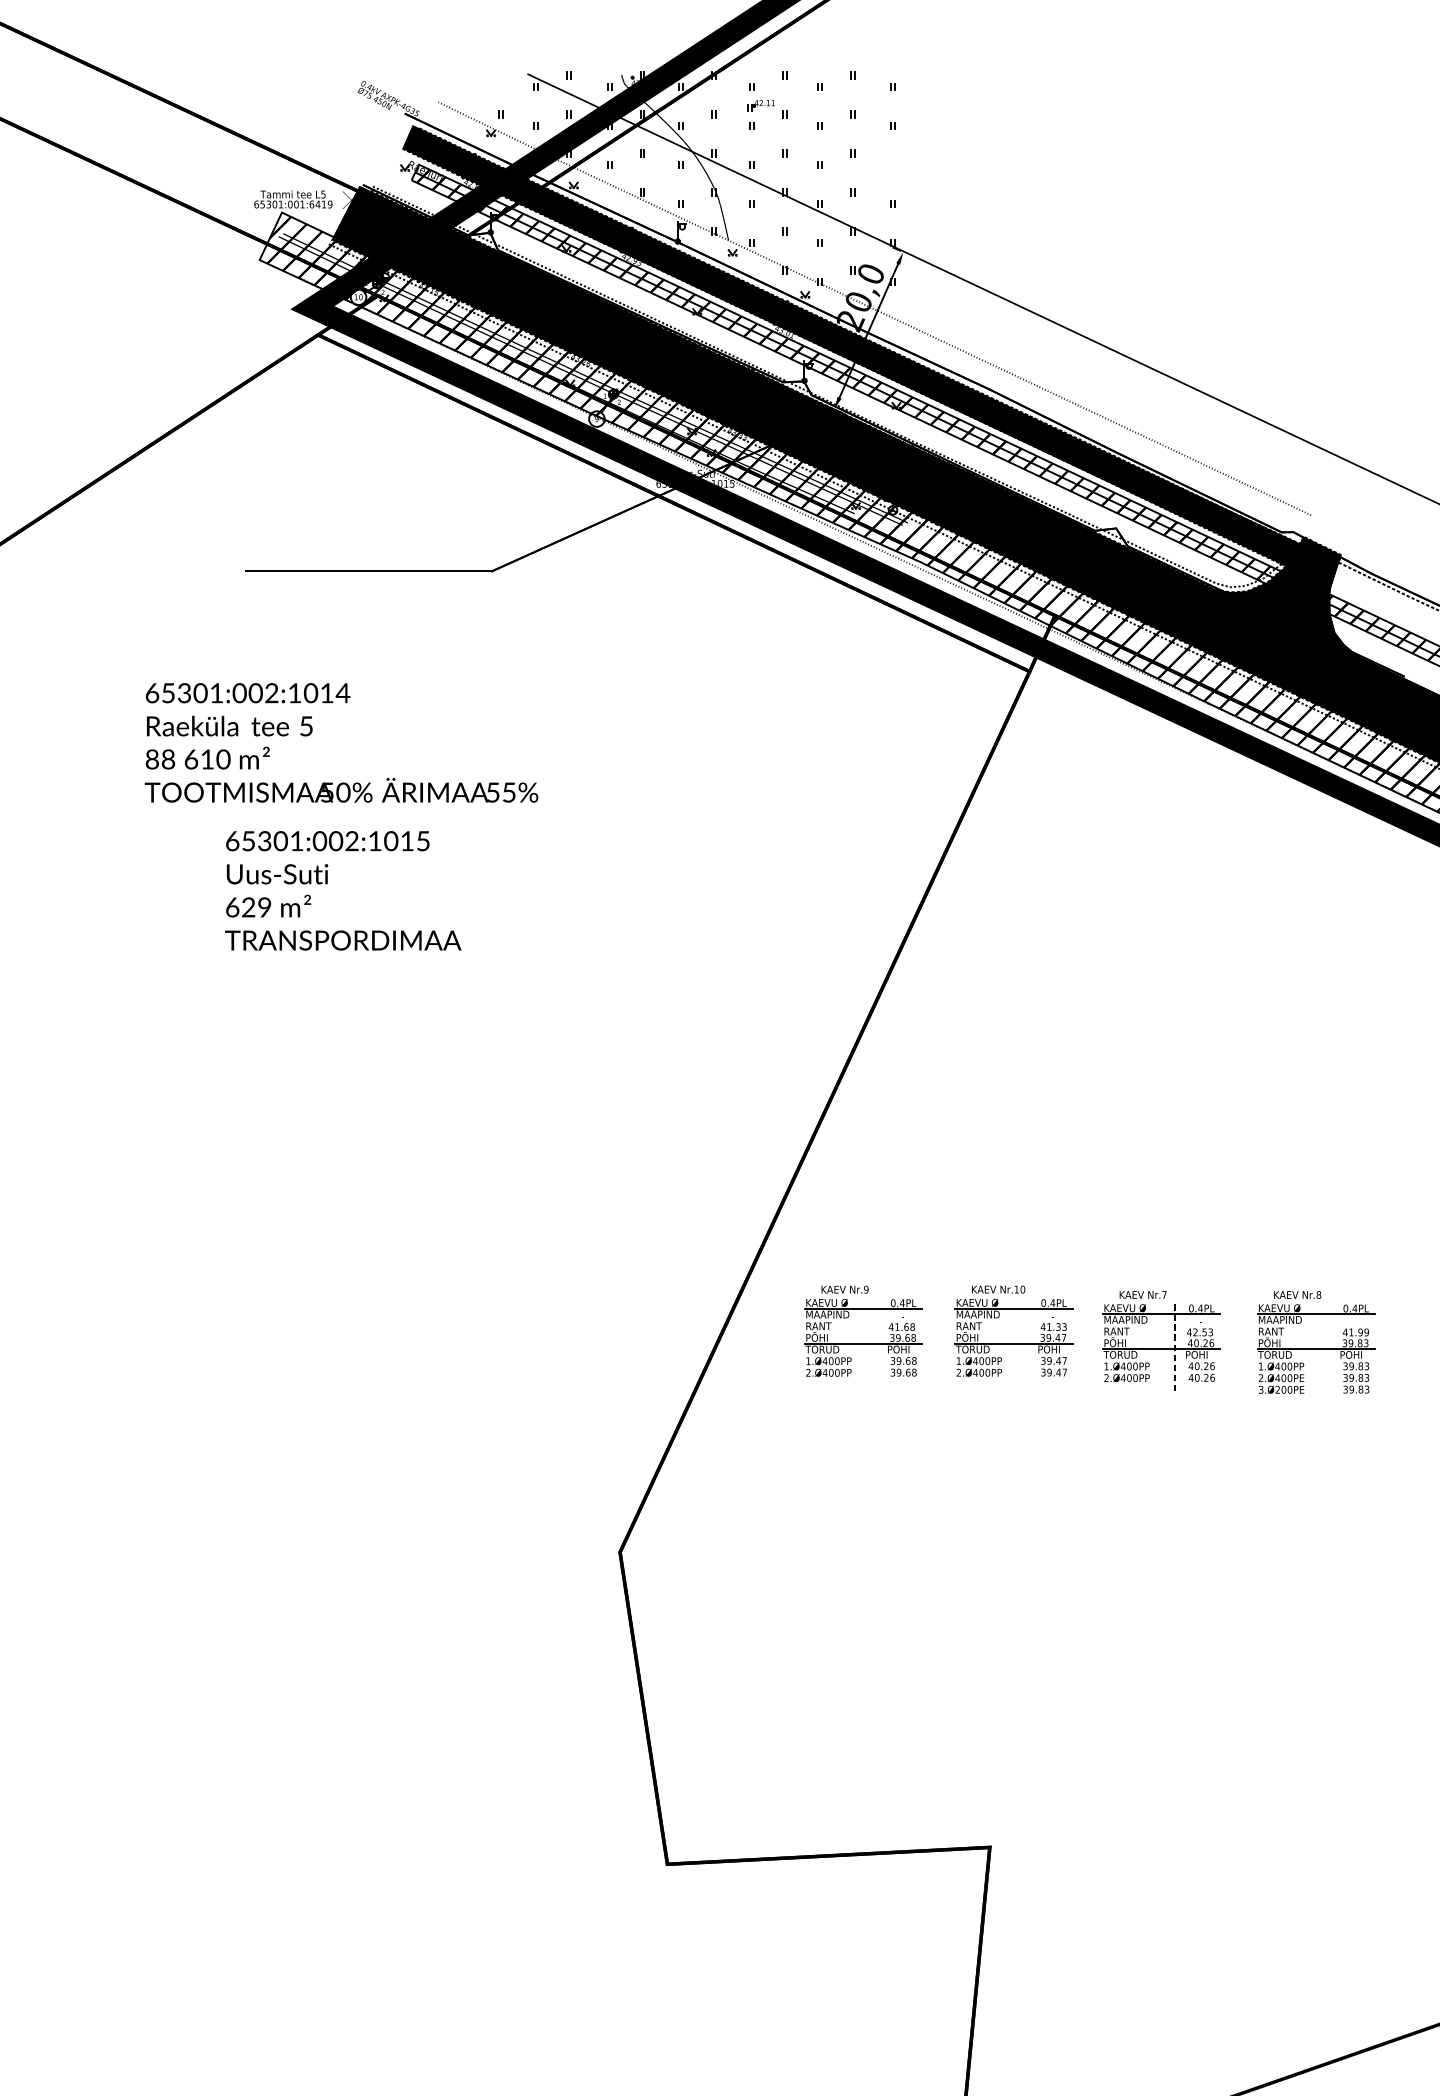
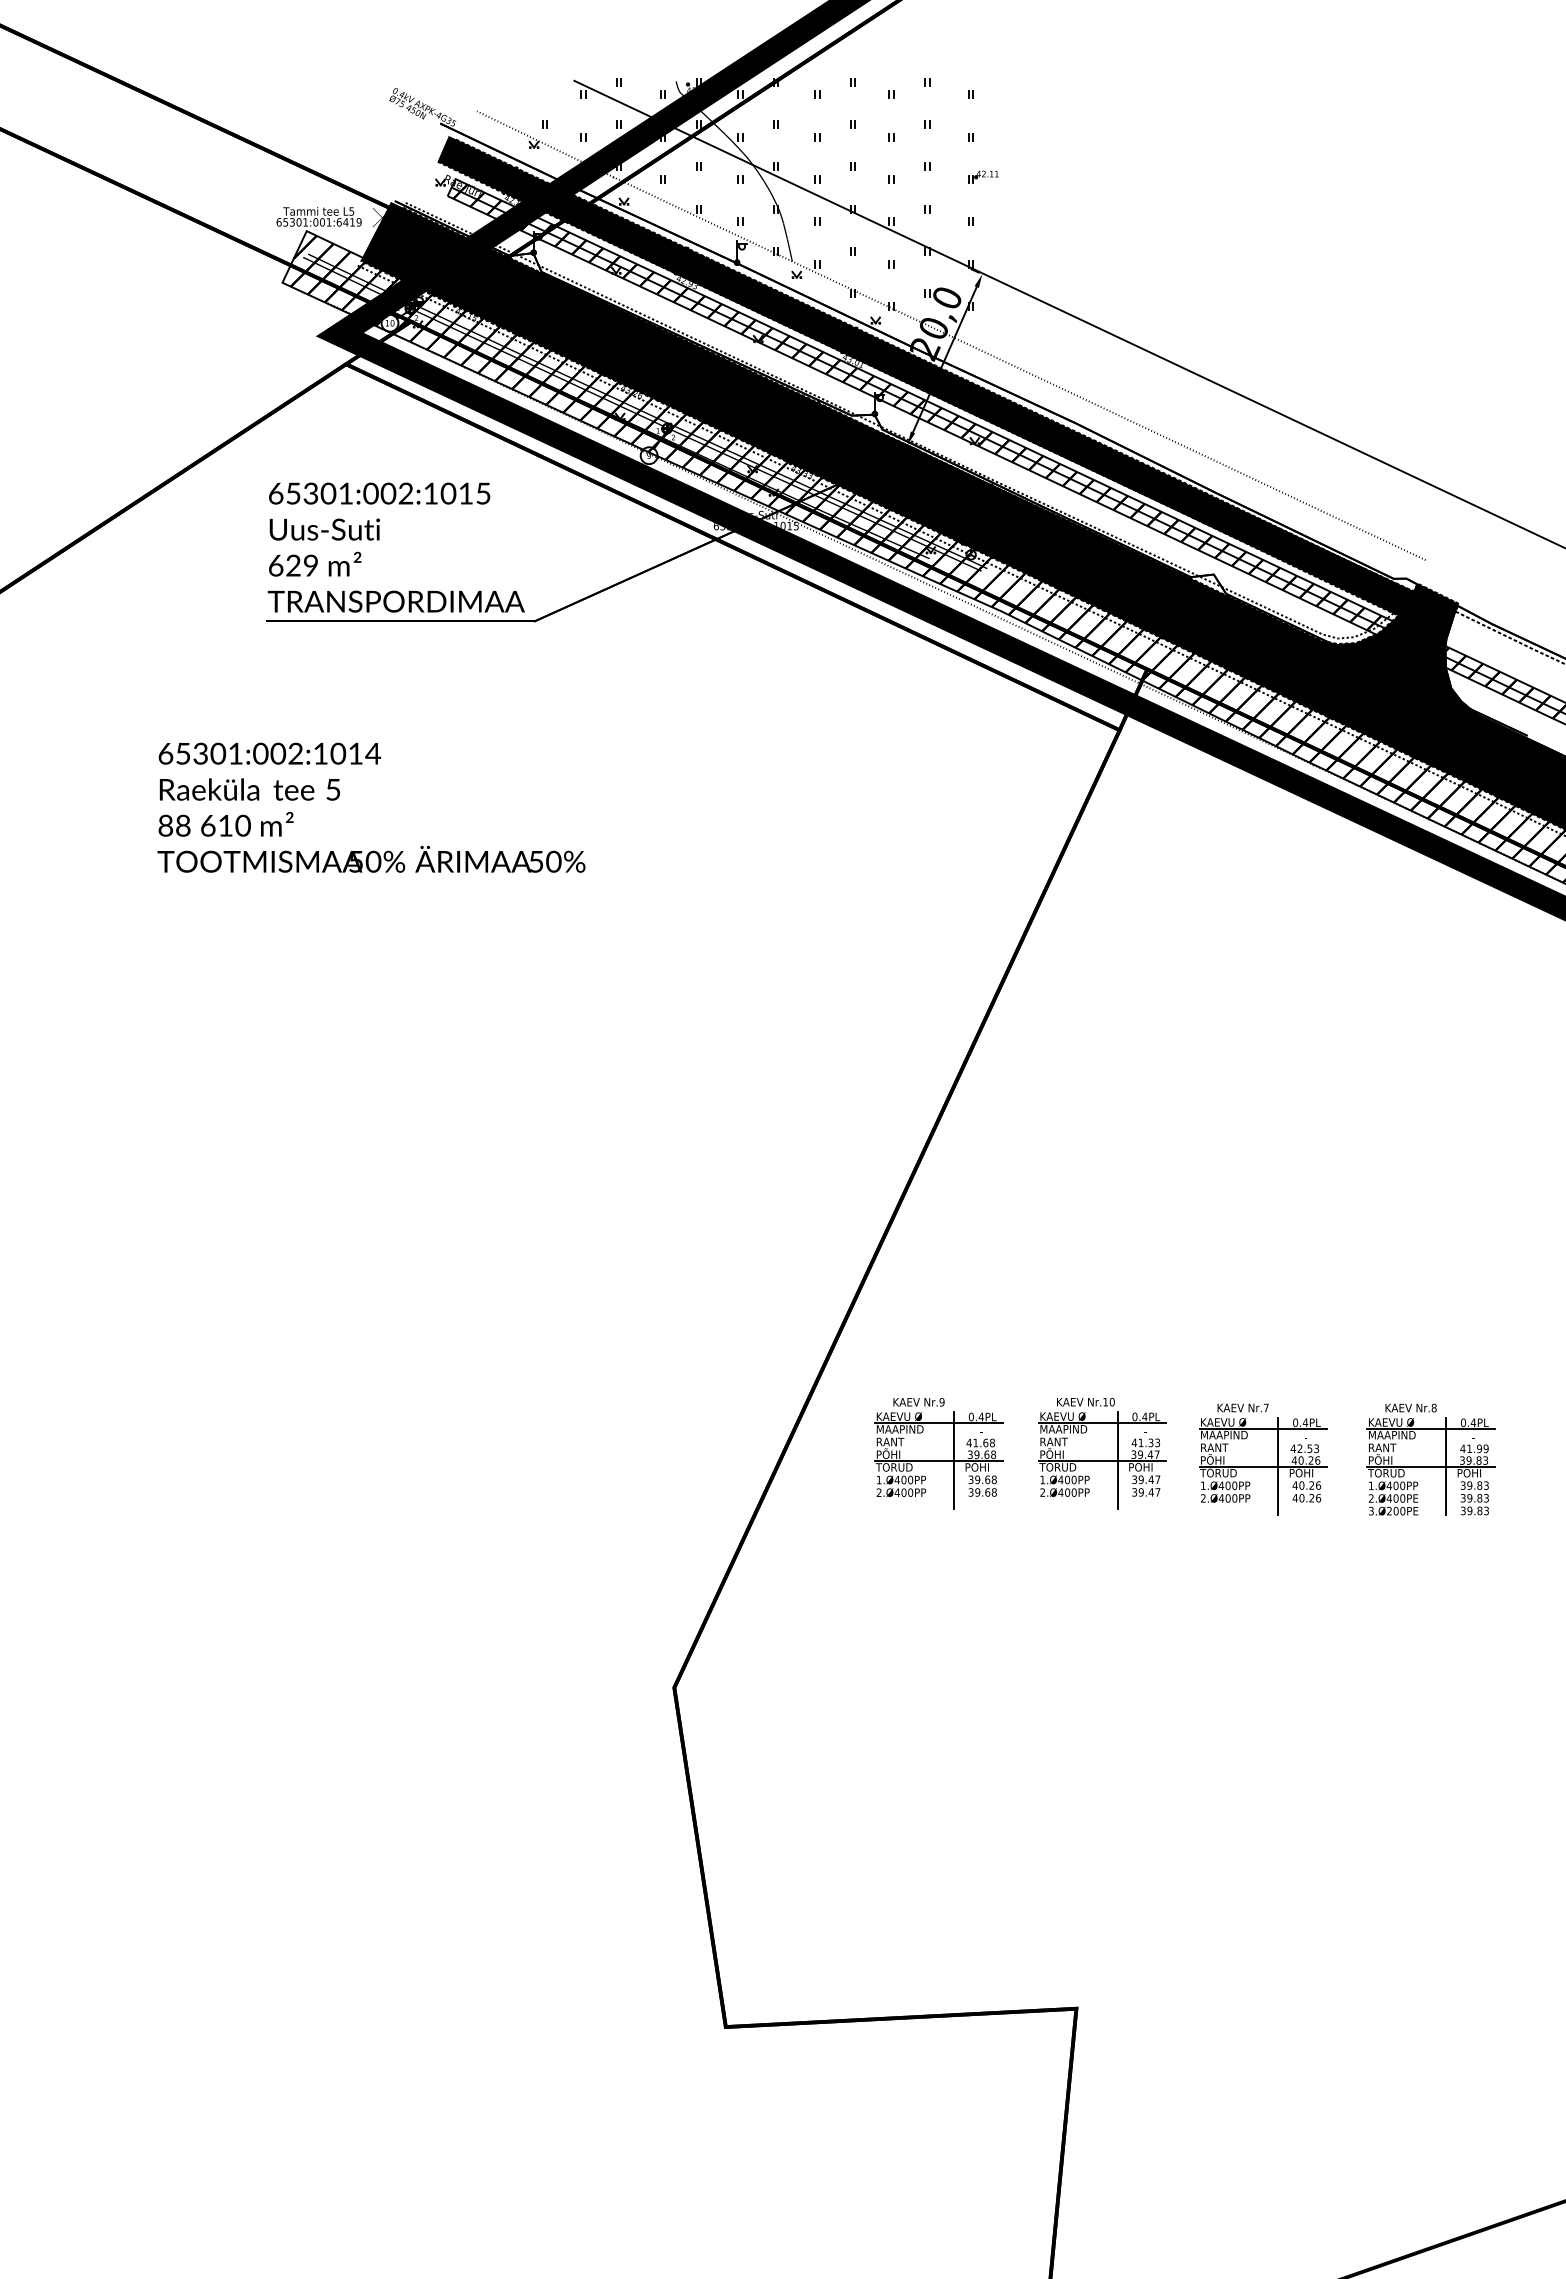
part: (760, 105) -> (983, 176), moved
text: (508, 792) -> (553, 861), 55% -> 50%
text: (342, 890) -> (395, 547), moved
line: (876, 1343) -> (953, 1460), added
line: (1027, 1343) -> (1117, 1460), added
line: (1175, 1348) -> (1278, 1466), dashed -> solid
line: (1330, 1348) -> (1446, 1466), added

